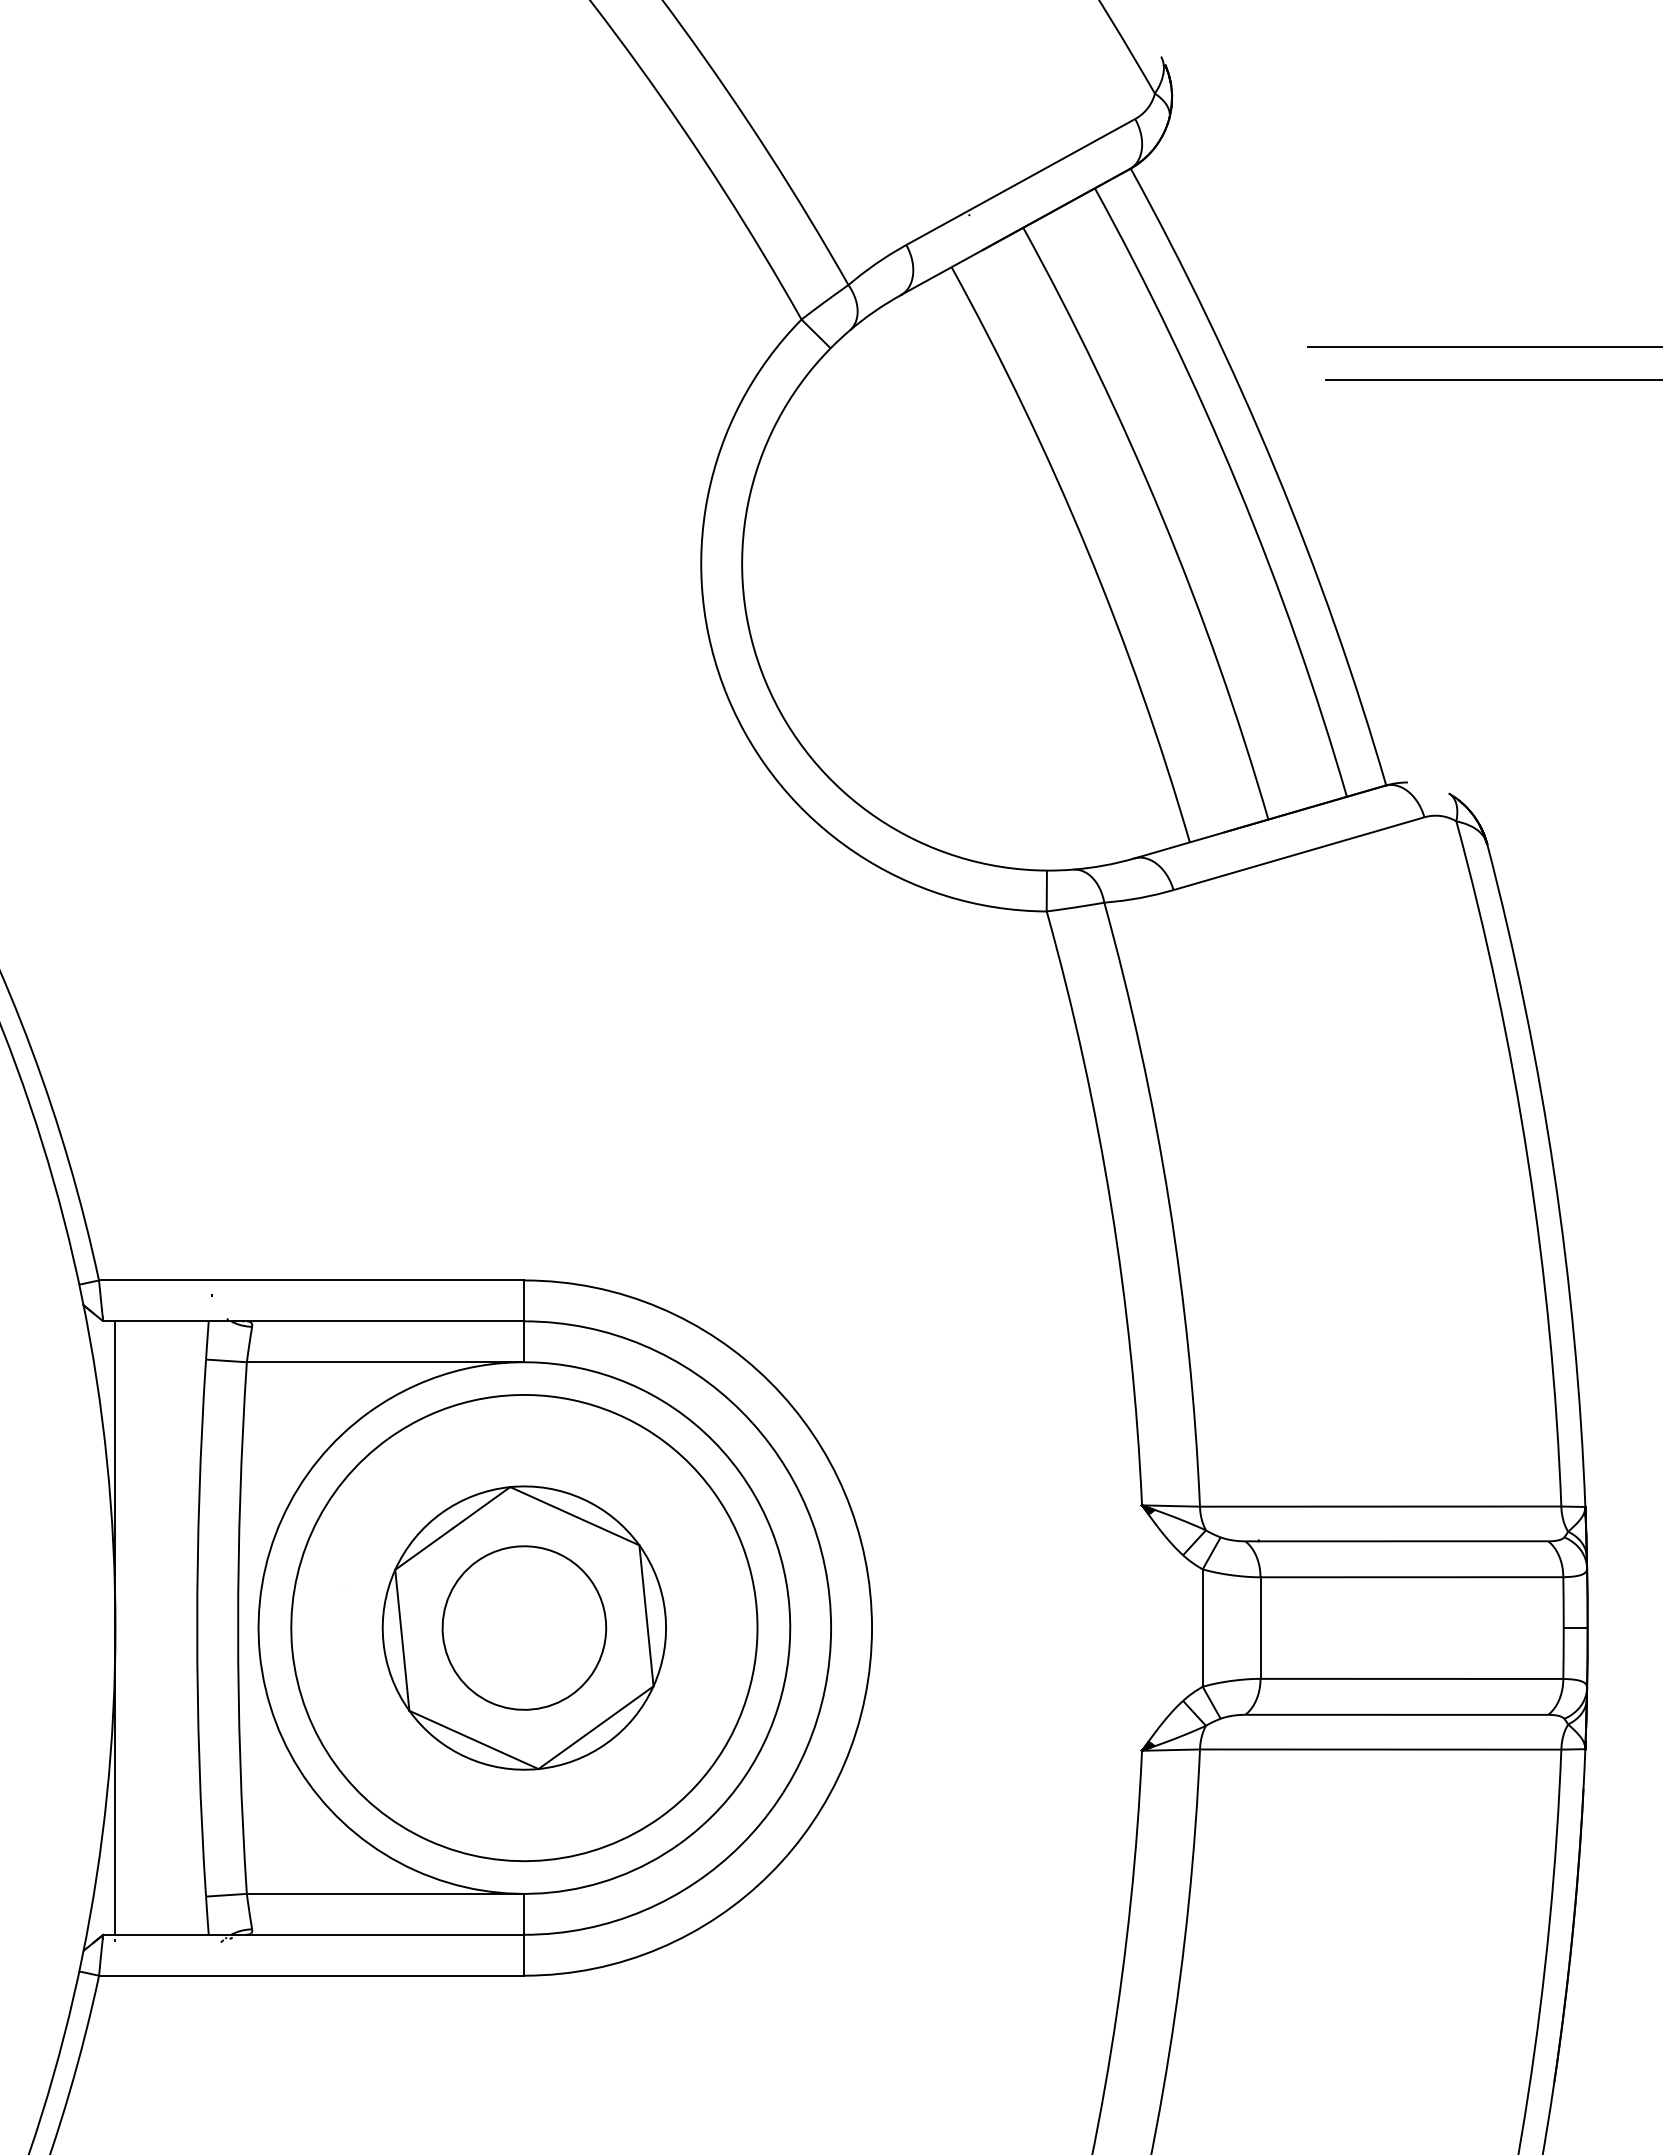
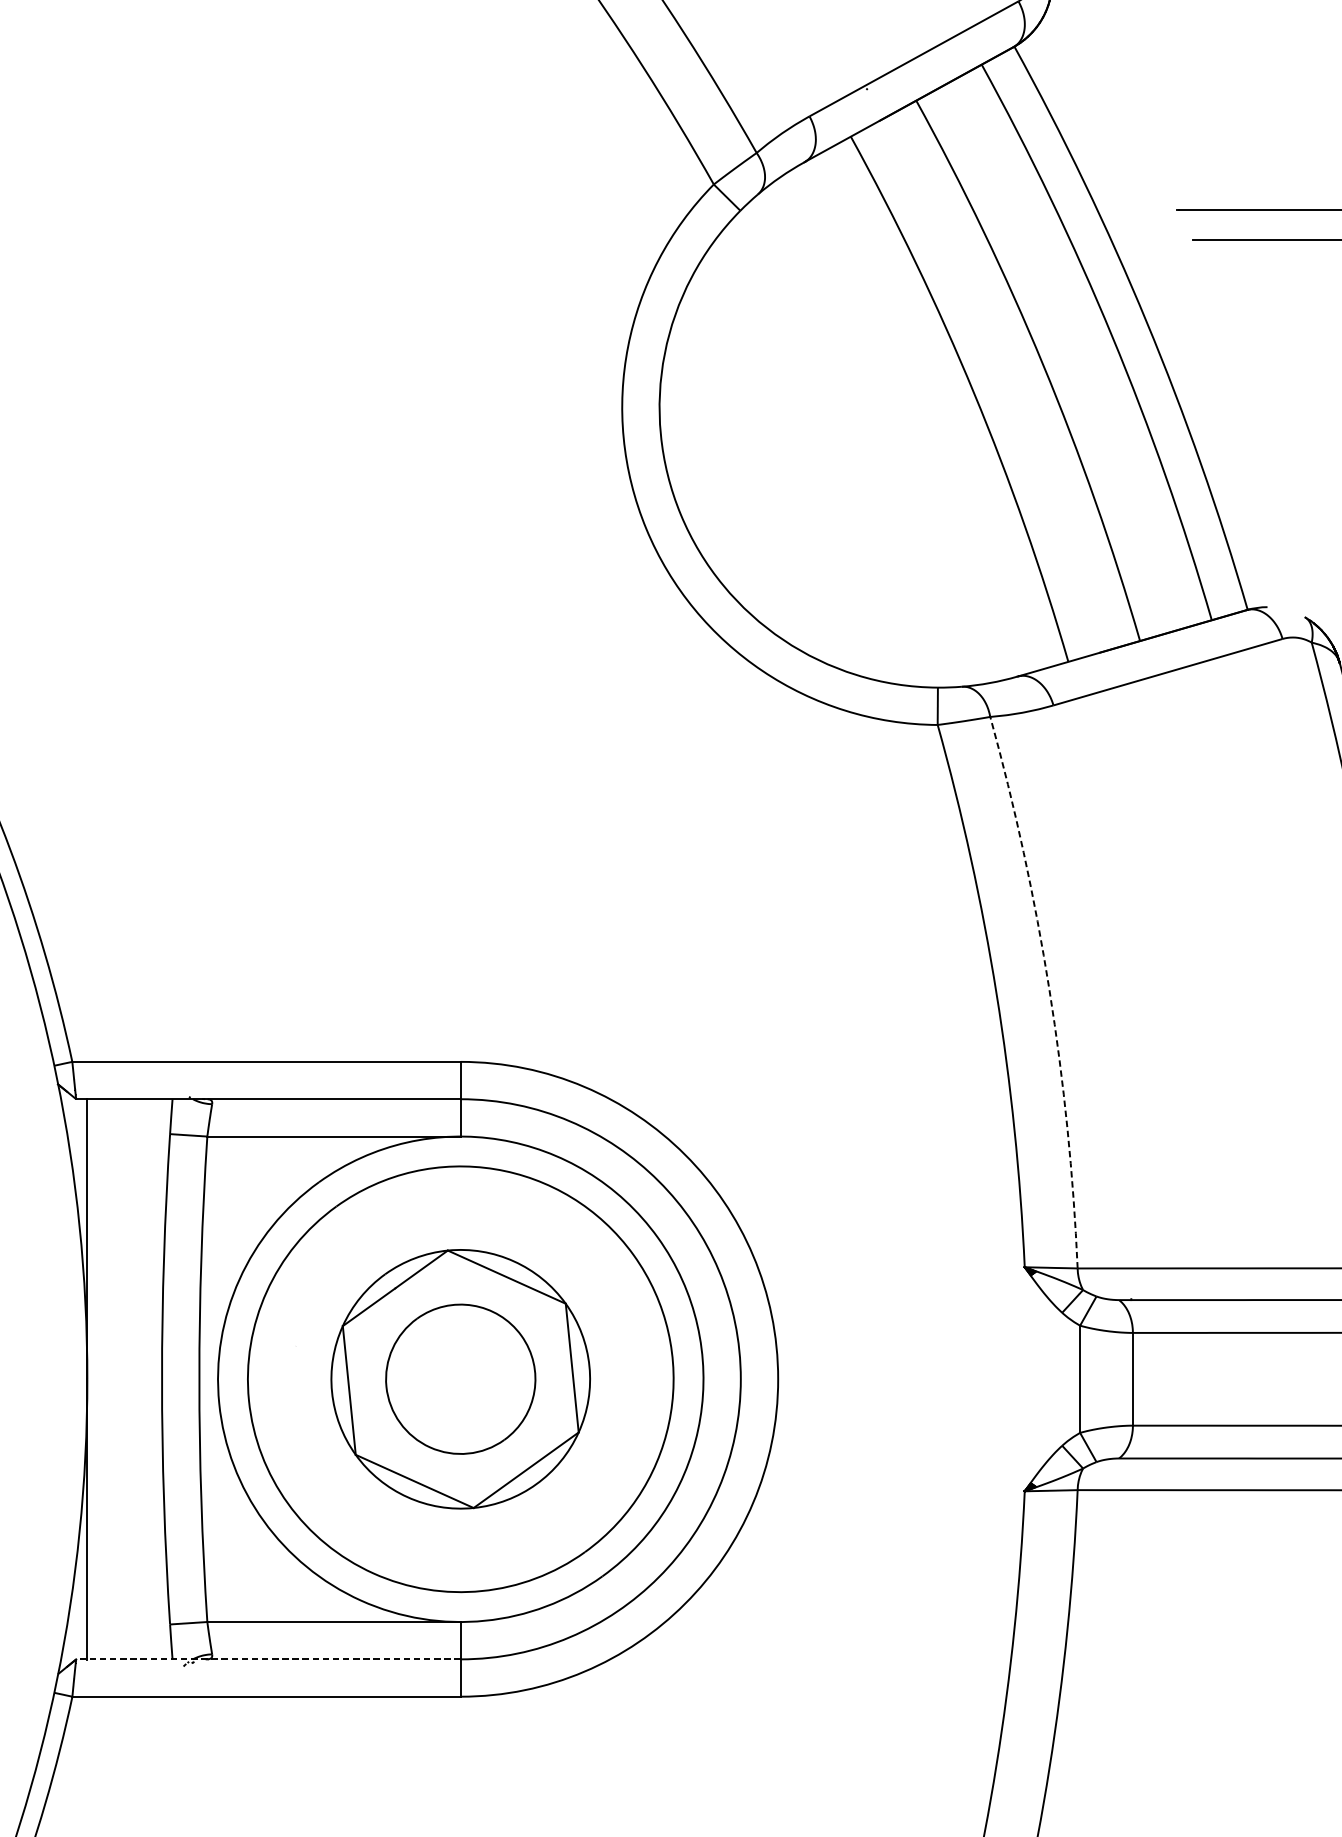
arc: (1169, 1201) -> (1049, 989), solid -> dashed
line: (313, 1934) -> (268, 1659), solid -> dashed

